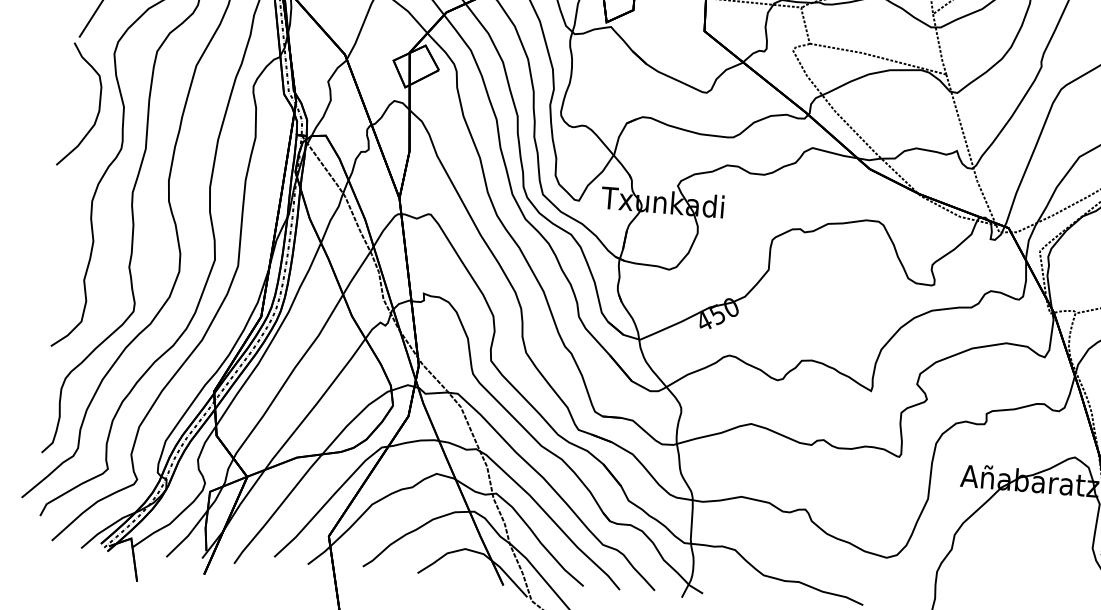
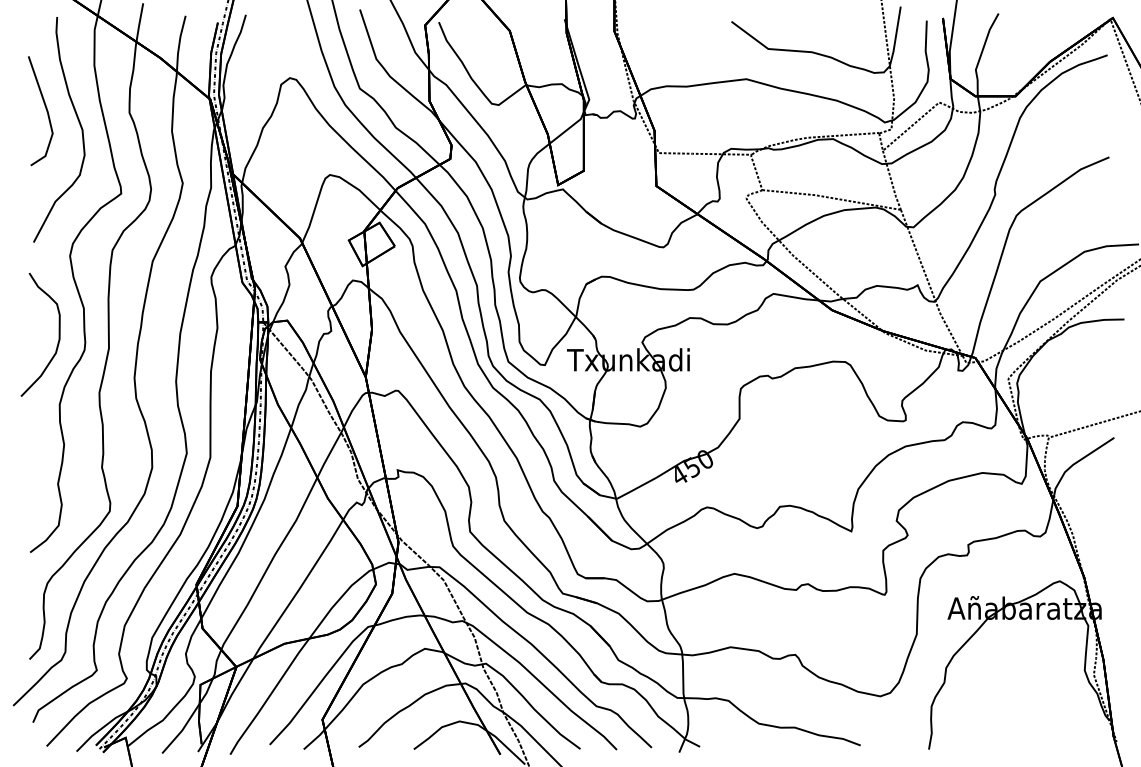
curve: (98, 106) -> (58, 334), moved

